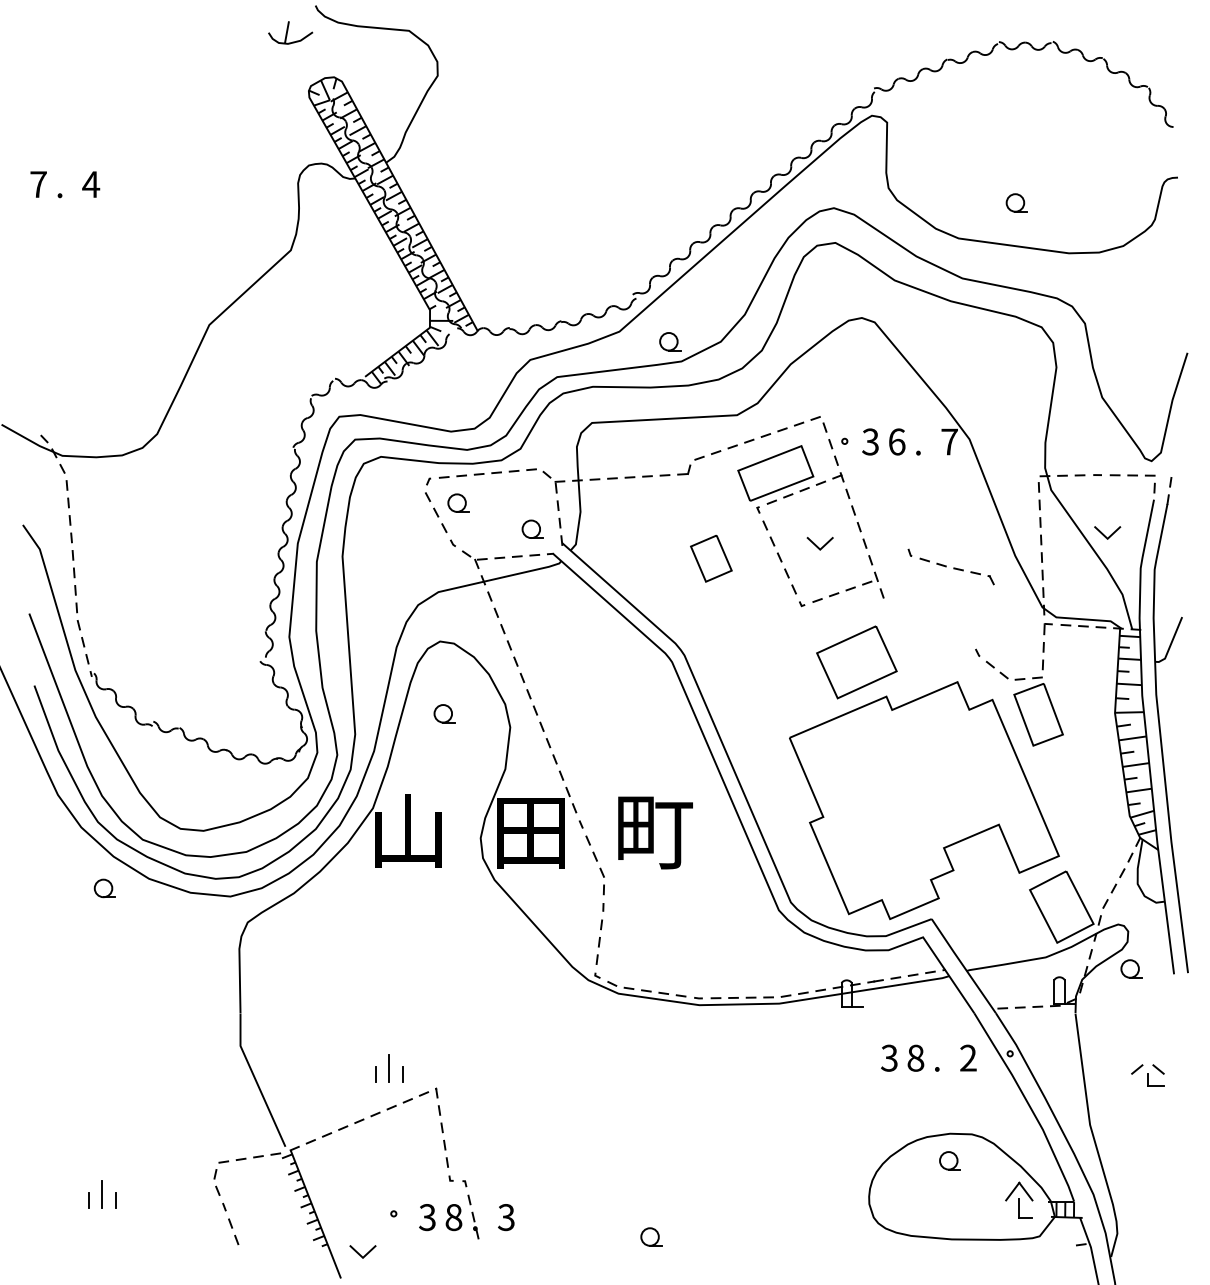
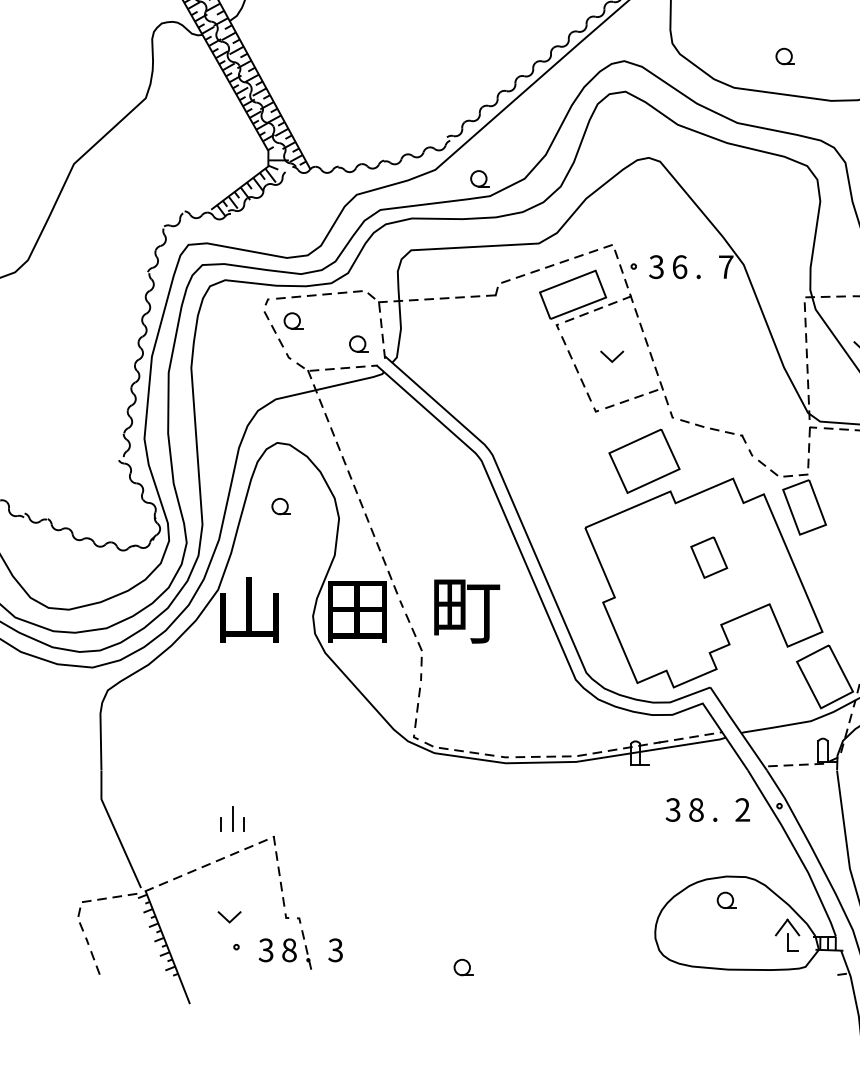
part: (711, 558) -> (709, 557), moved
part: (950, 566) -> (707, 427), moved
line: (359, 1253) -> (226, 918), moved

